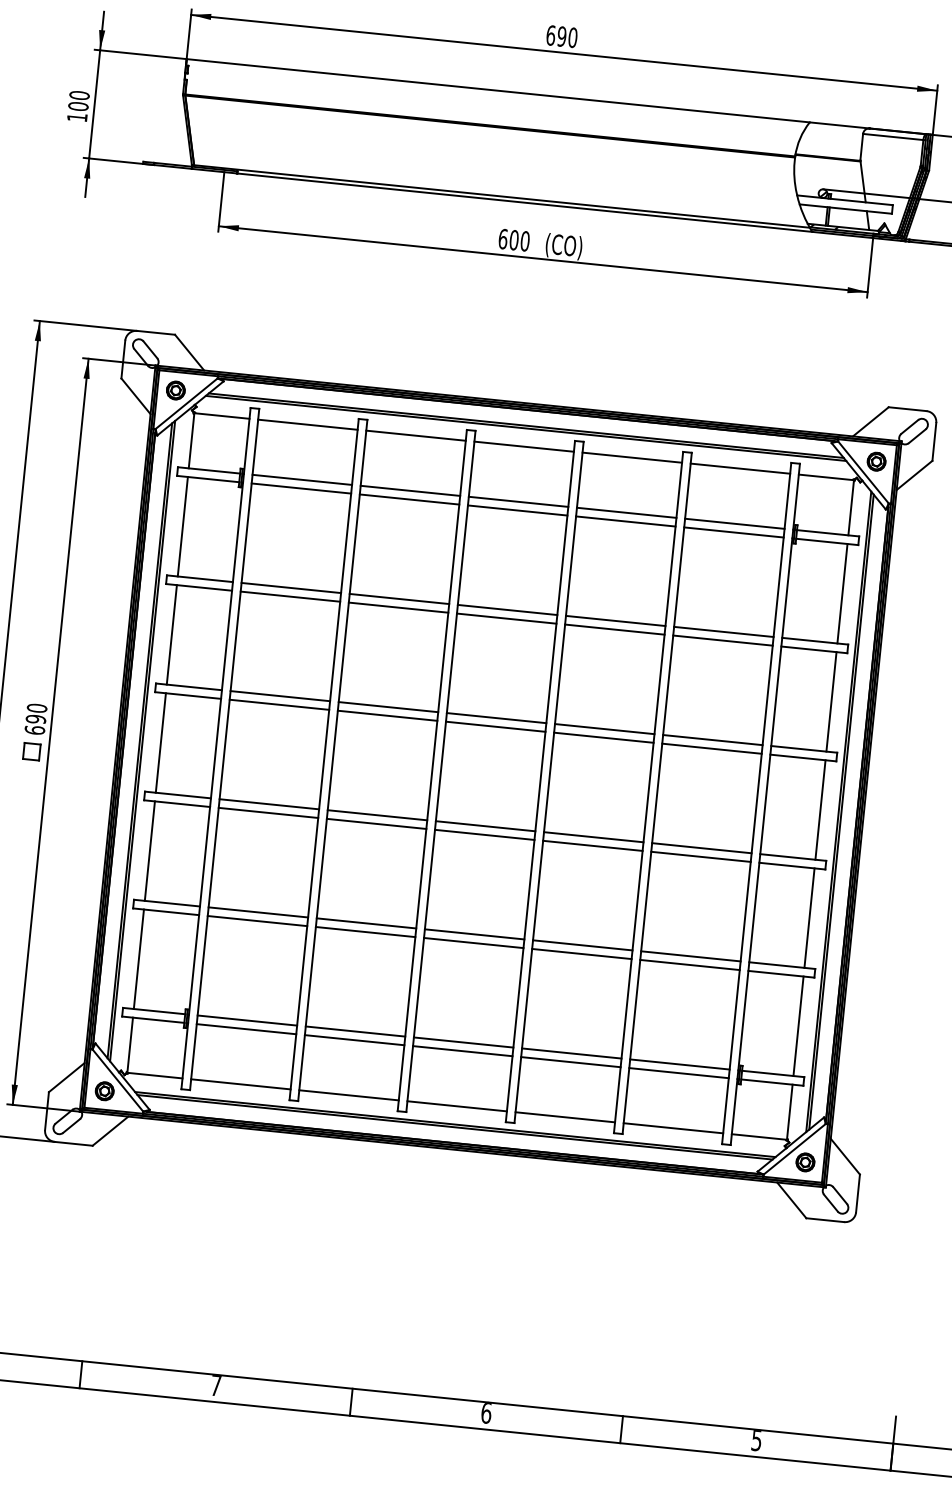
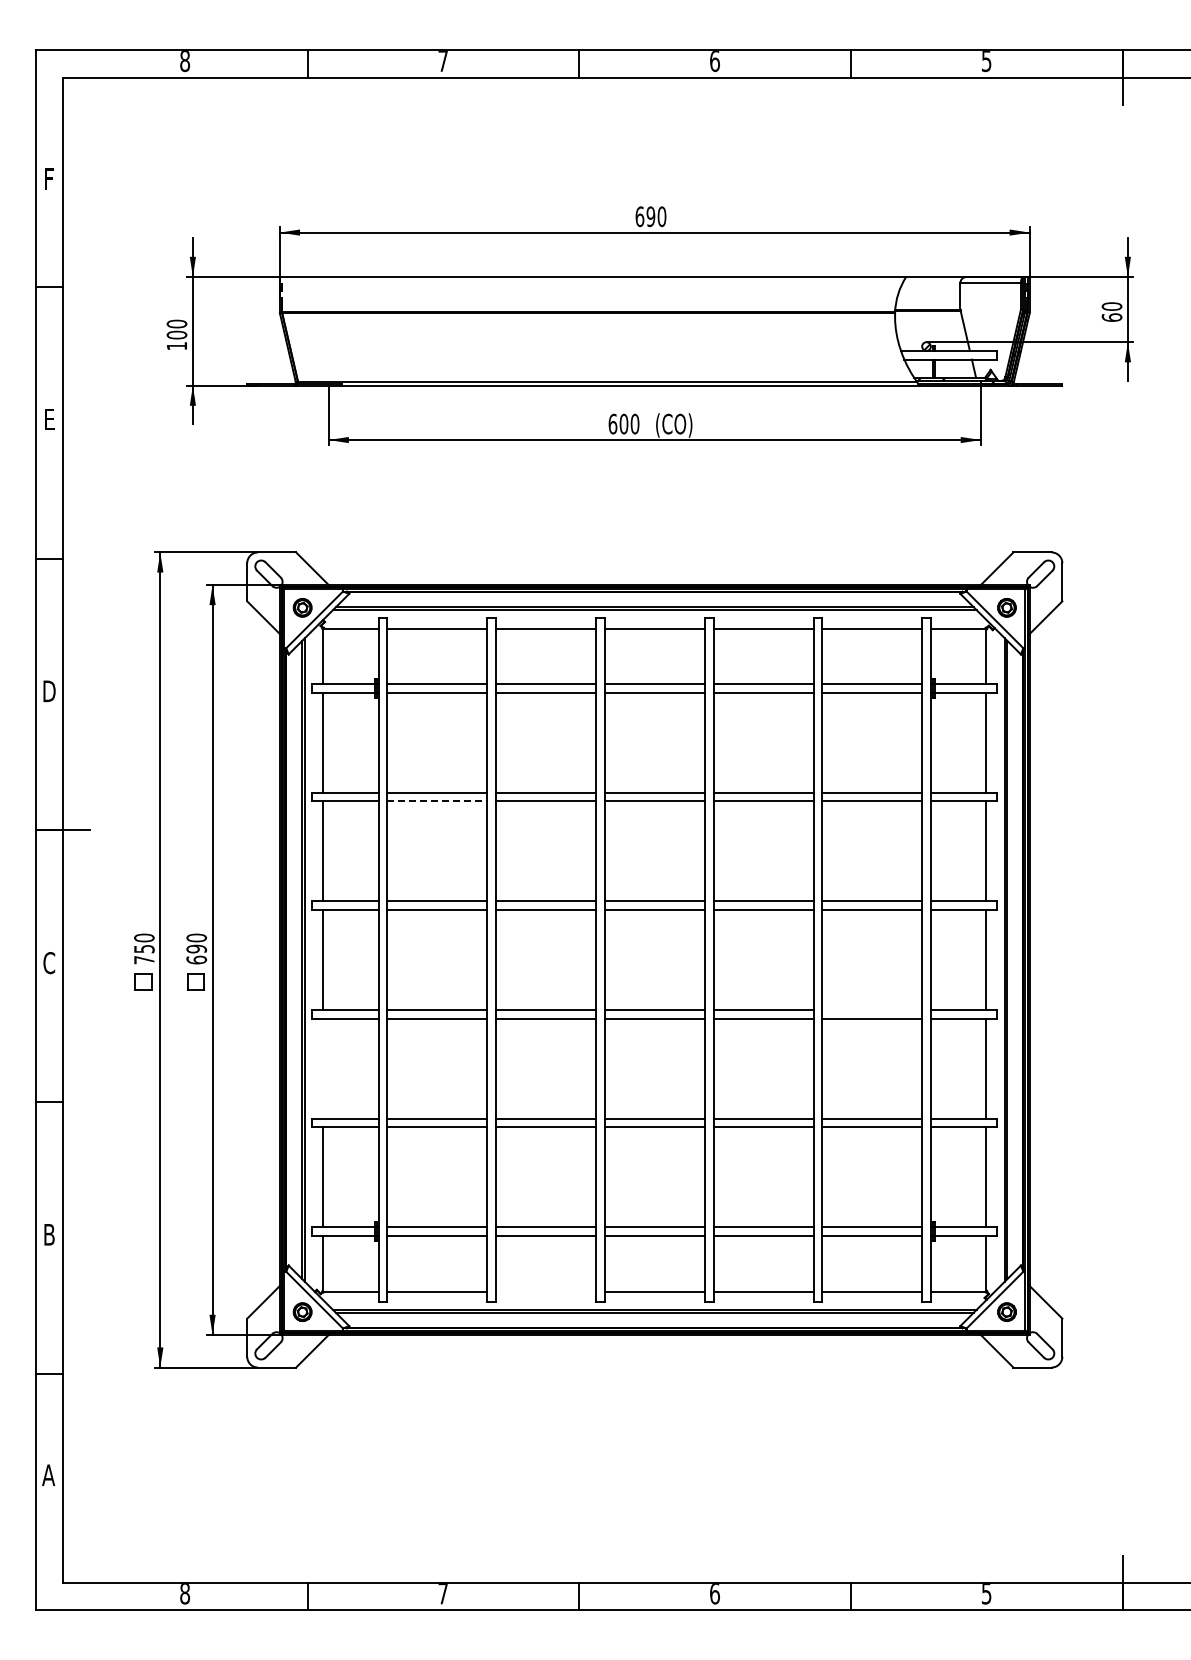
line: (290, 596) -> (437, 801), solid -> dashed
line: (702, 848) -> (872, 1010), removed
line: (150, 850) -> (323, 1068), removed
line: (349, 1095) -> (546, 1291), removed

